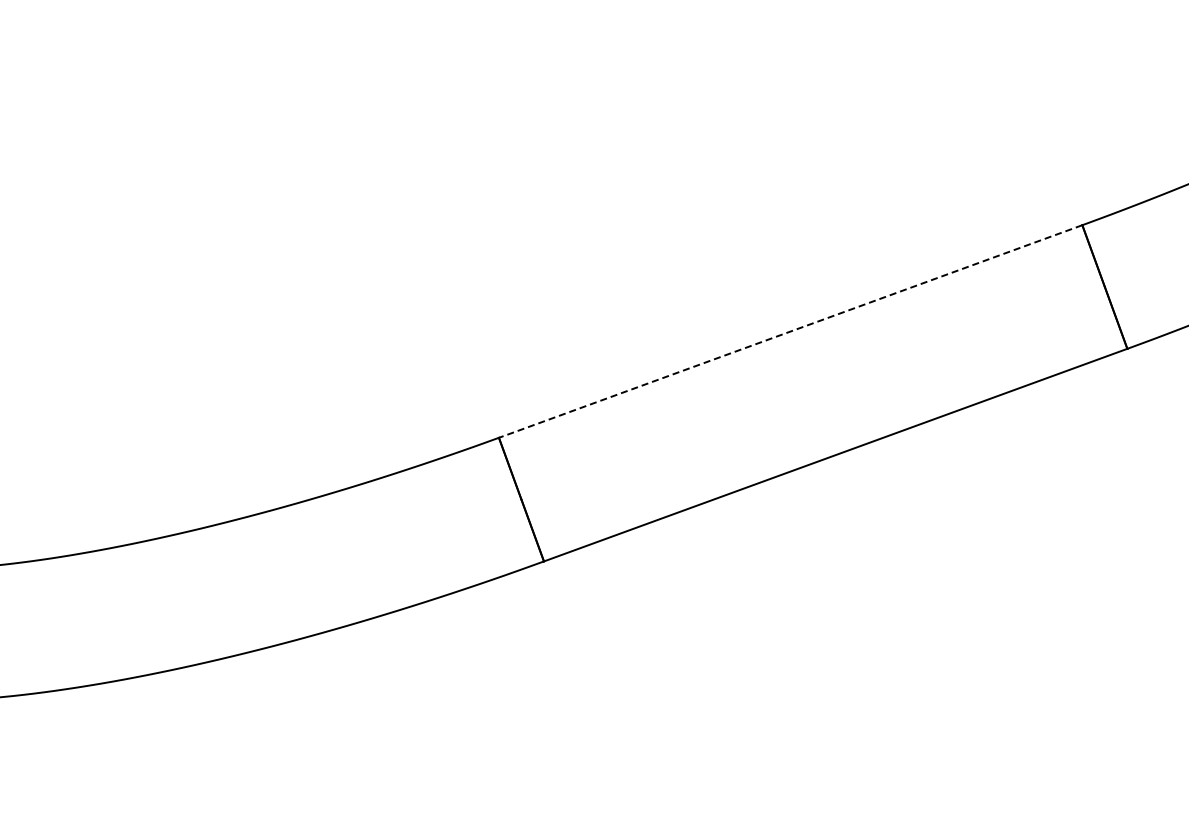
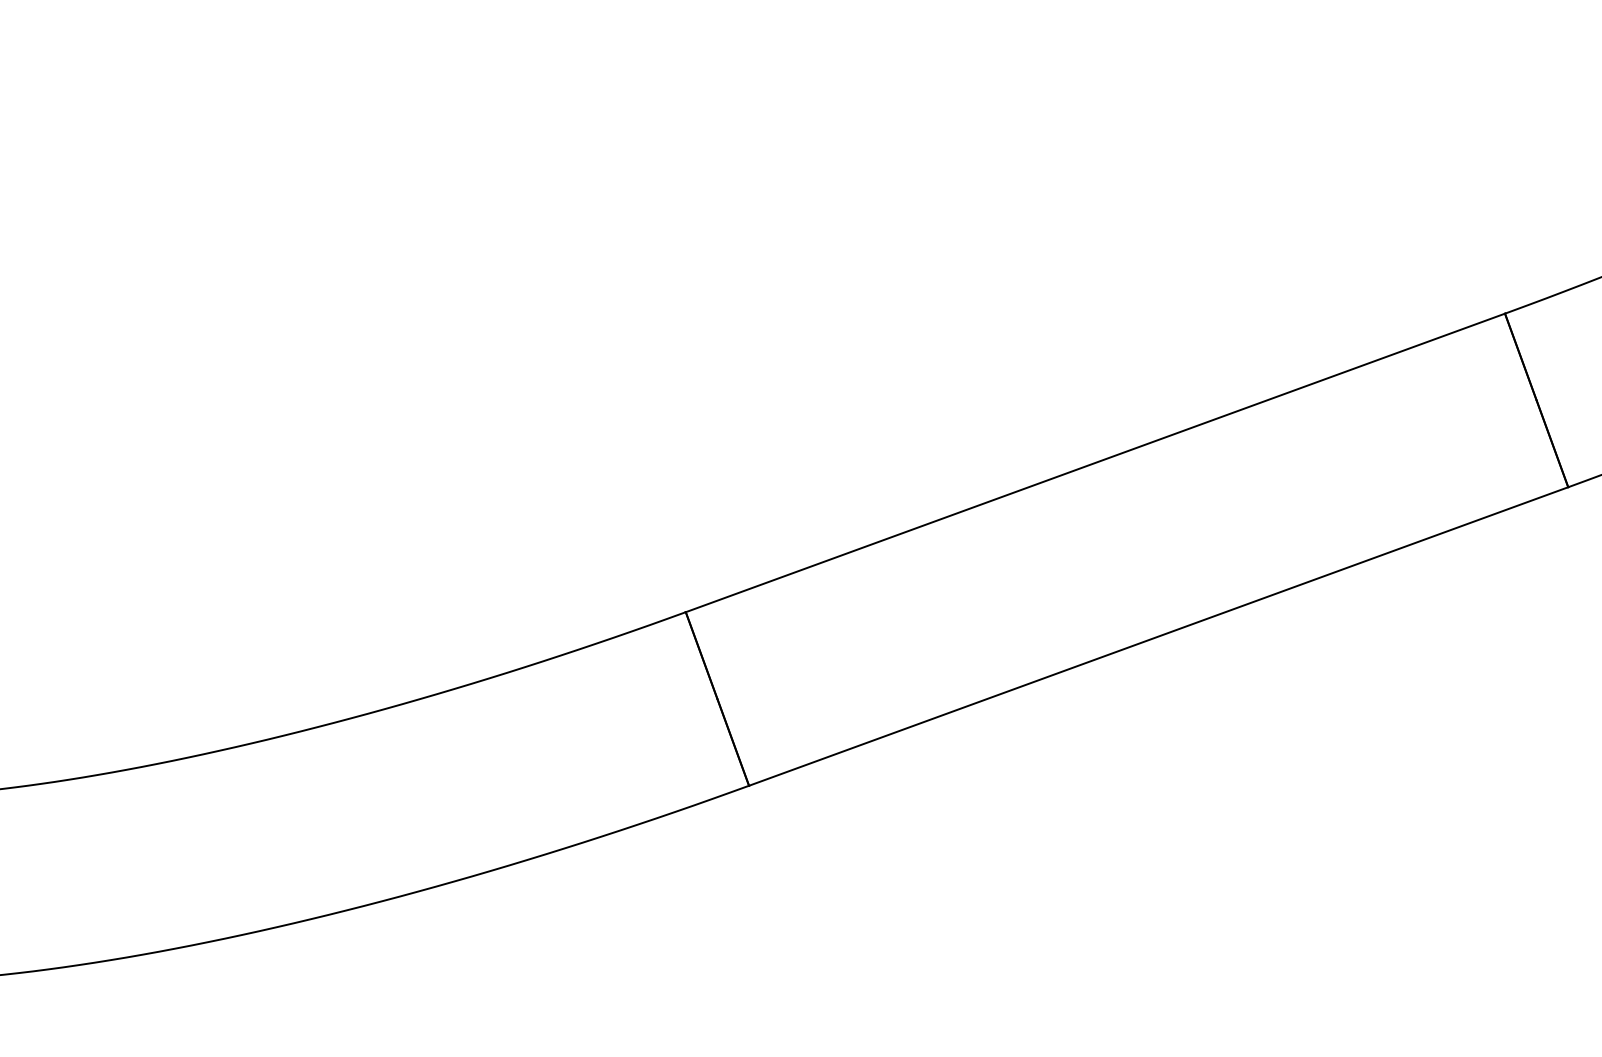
line: (790, 331) -> (1095, 462), dashed -> solid

